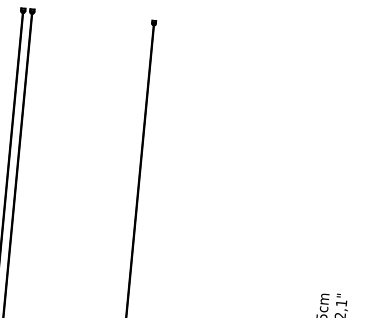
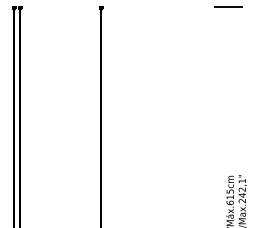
line: (344, 38) -> (227, 6), added

